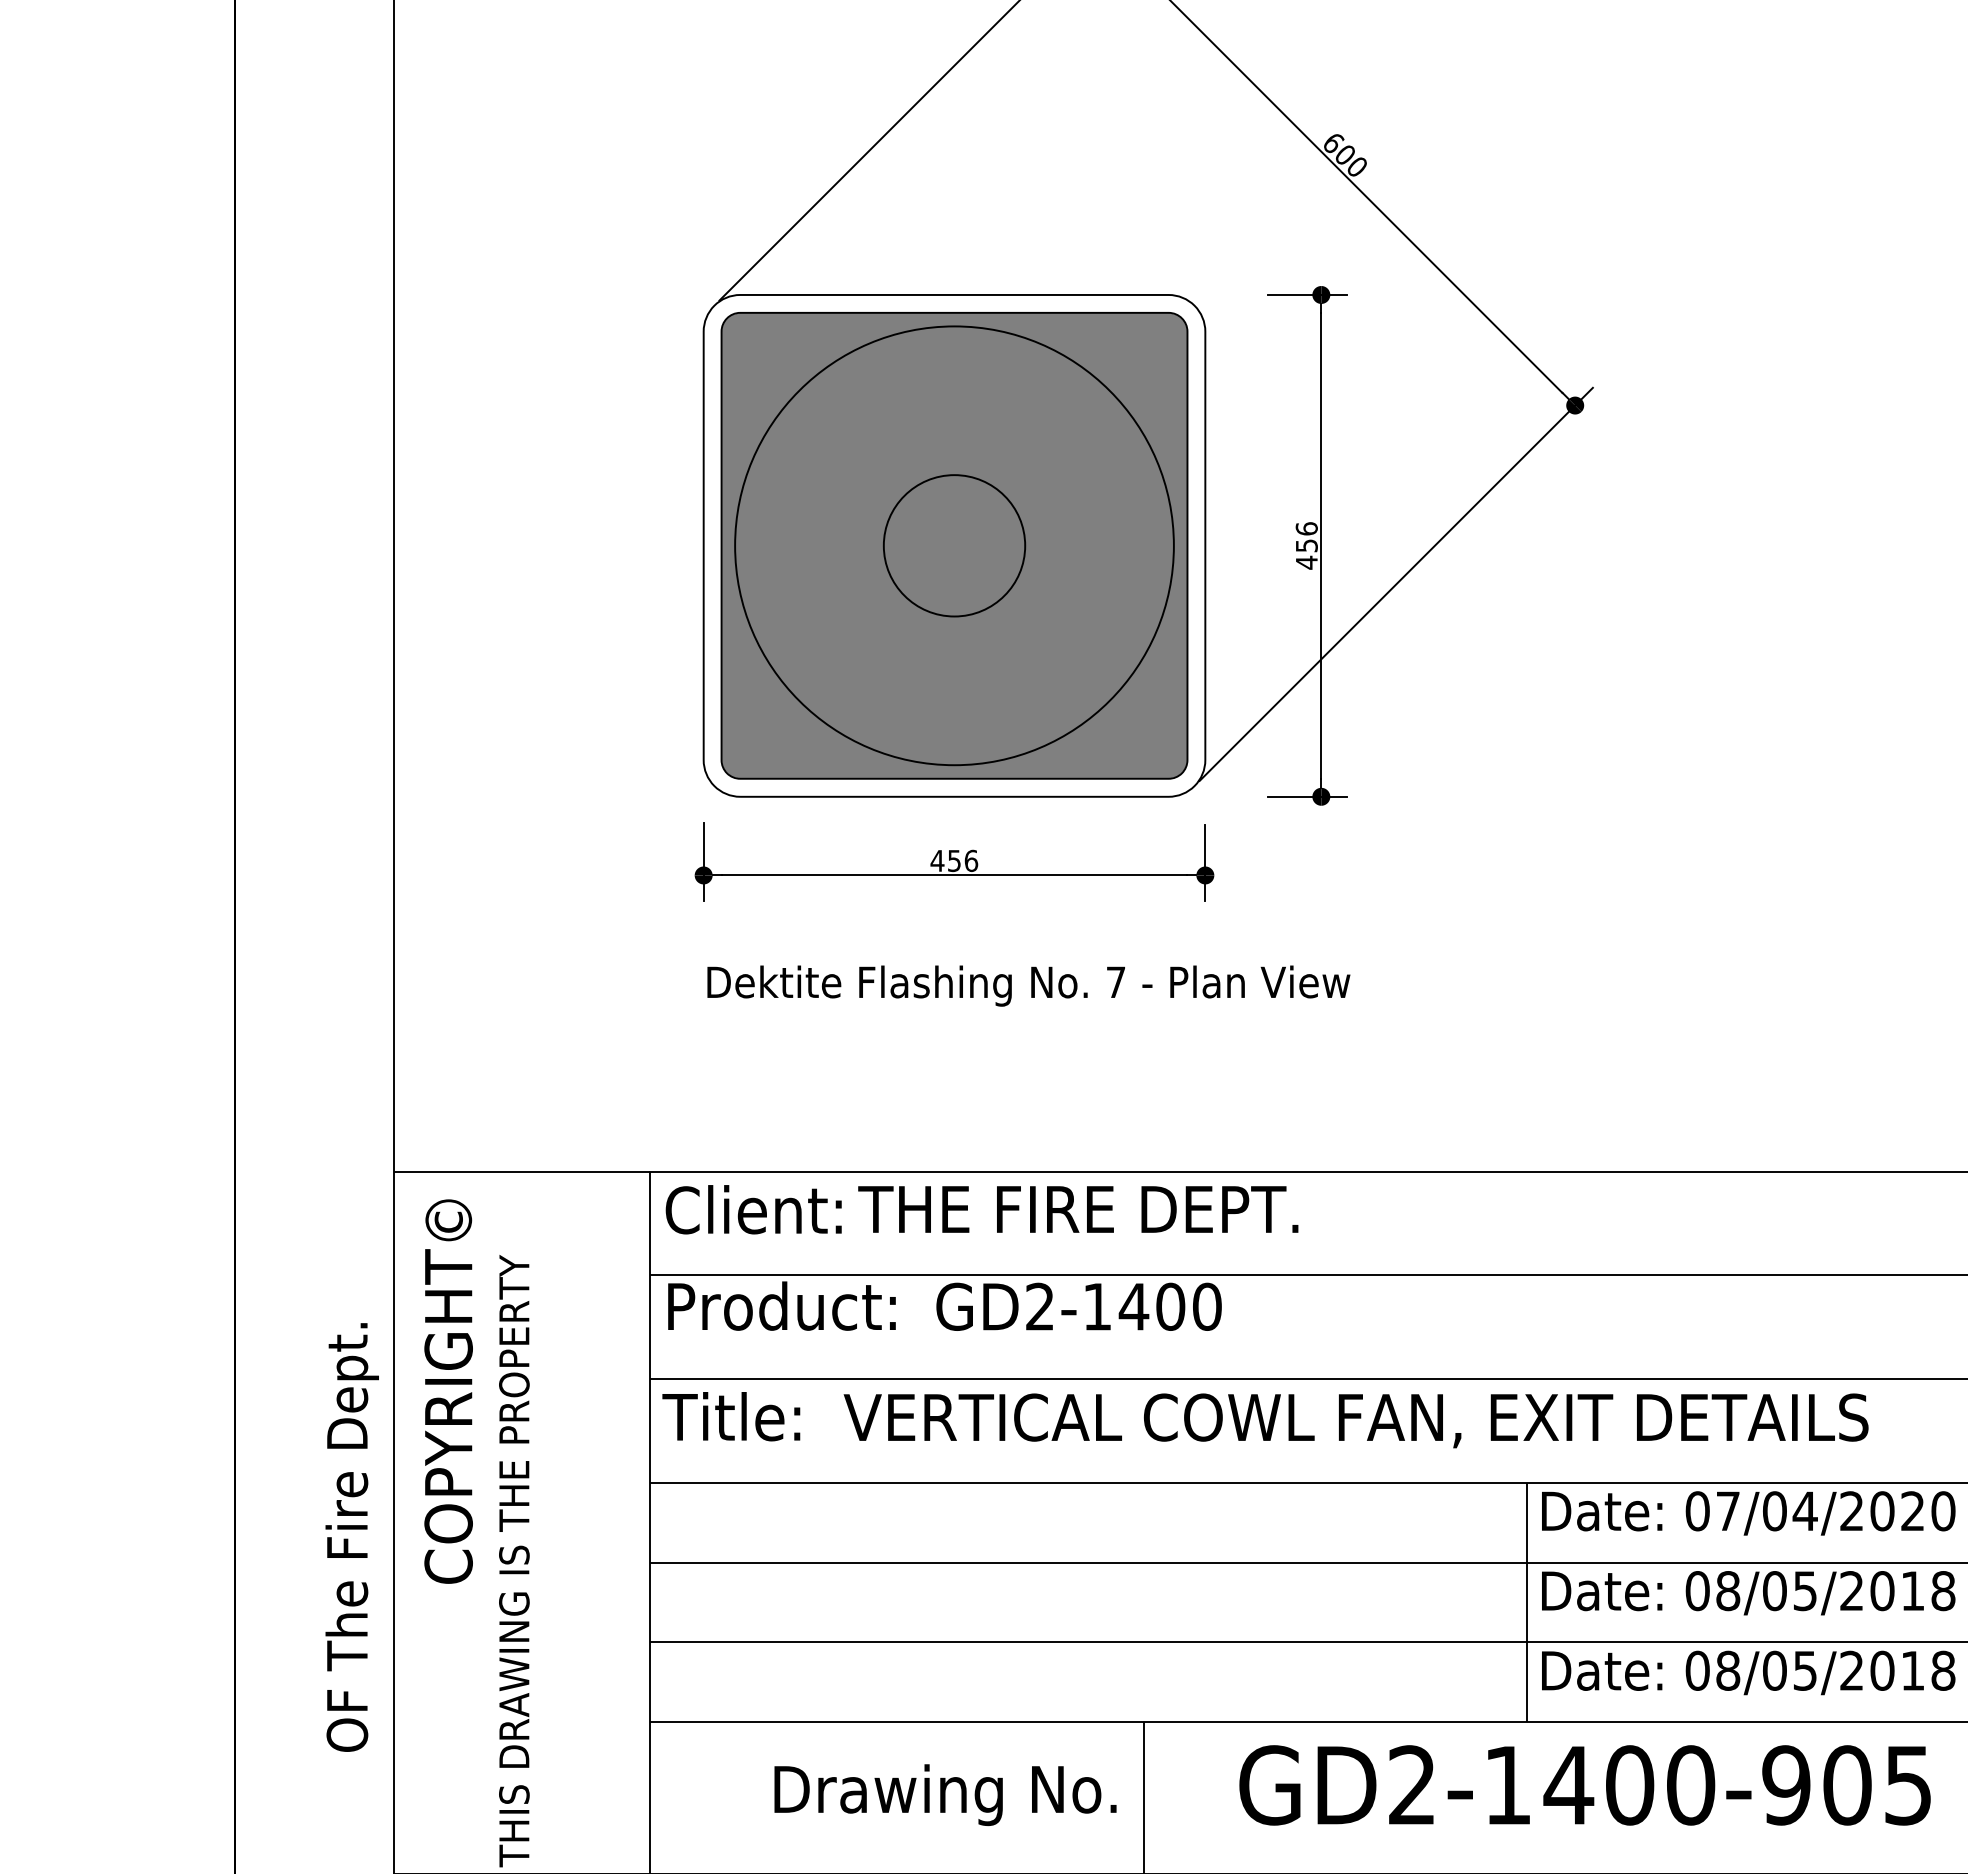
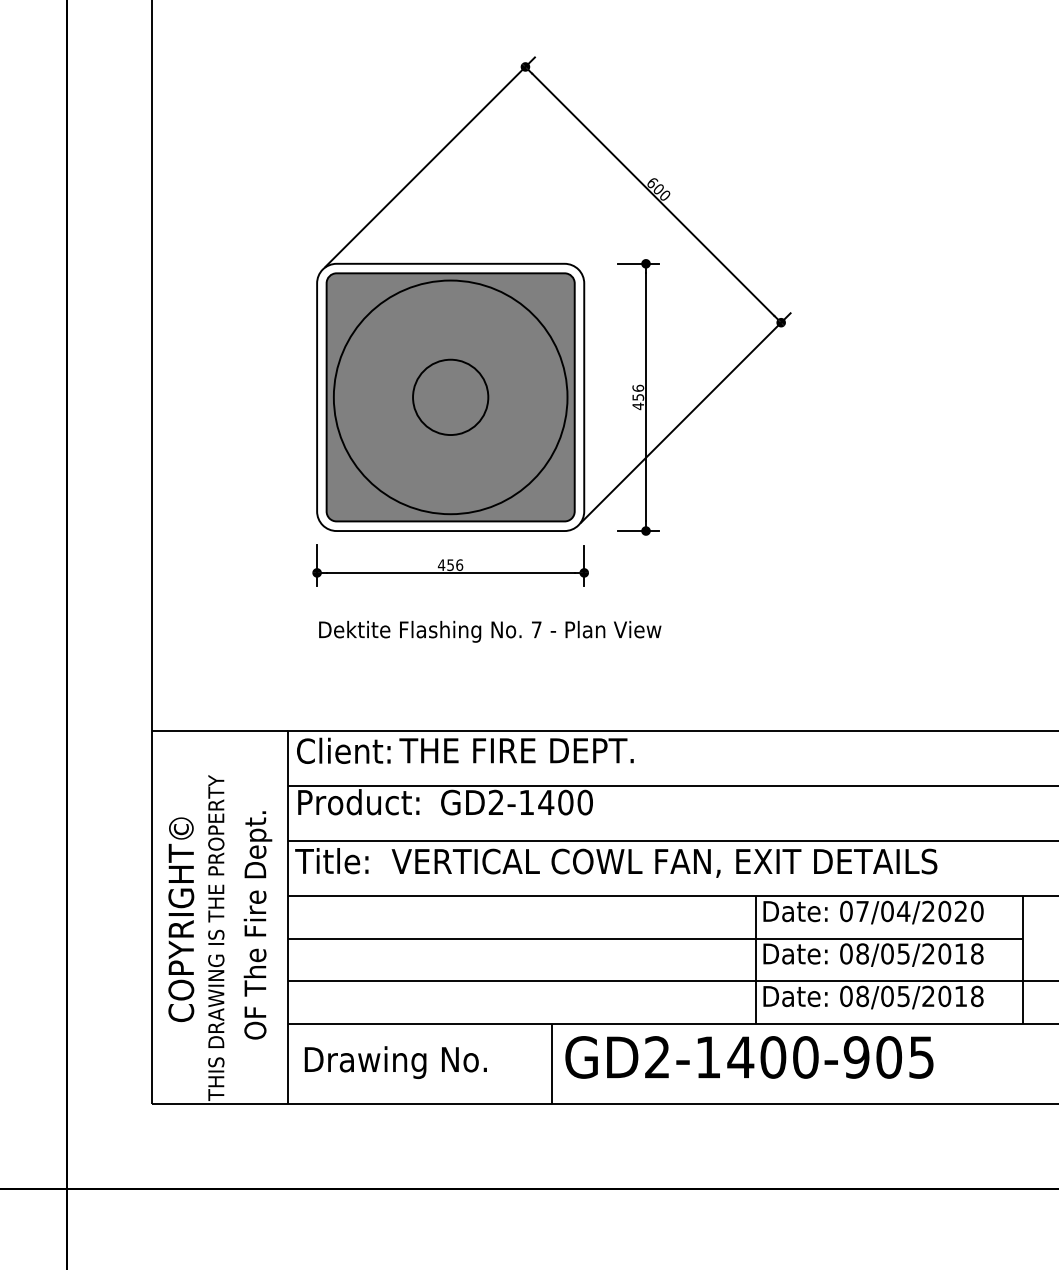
text: (448, 1391) -> (181, 919), moved
text: (351, 1537) -> (257, 925), moved
text: (1585, 1785) -> (749, 1057), moved
text: (944, 1794) -> (395, 1062), moved

